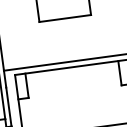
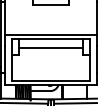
line: (74, 81) -> (51, 48), added

